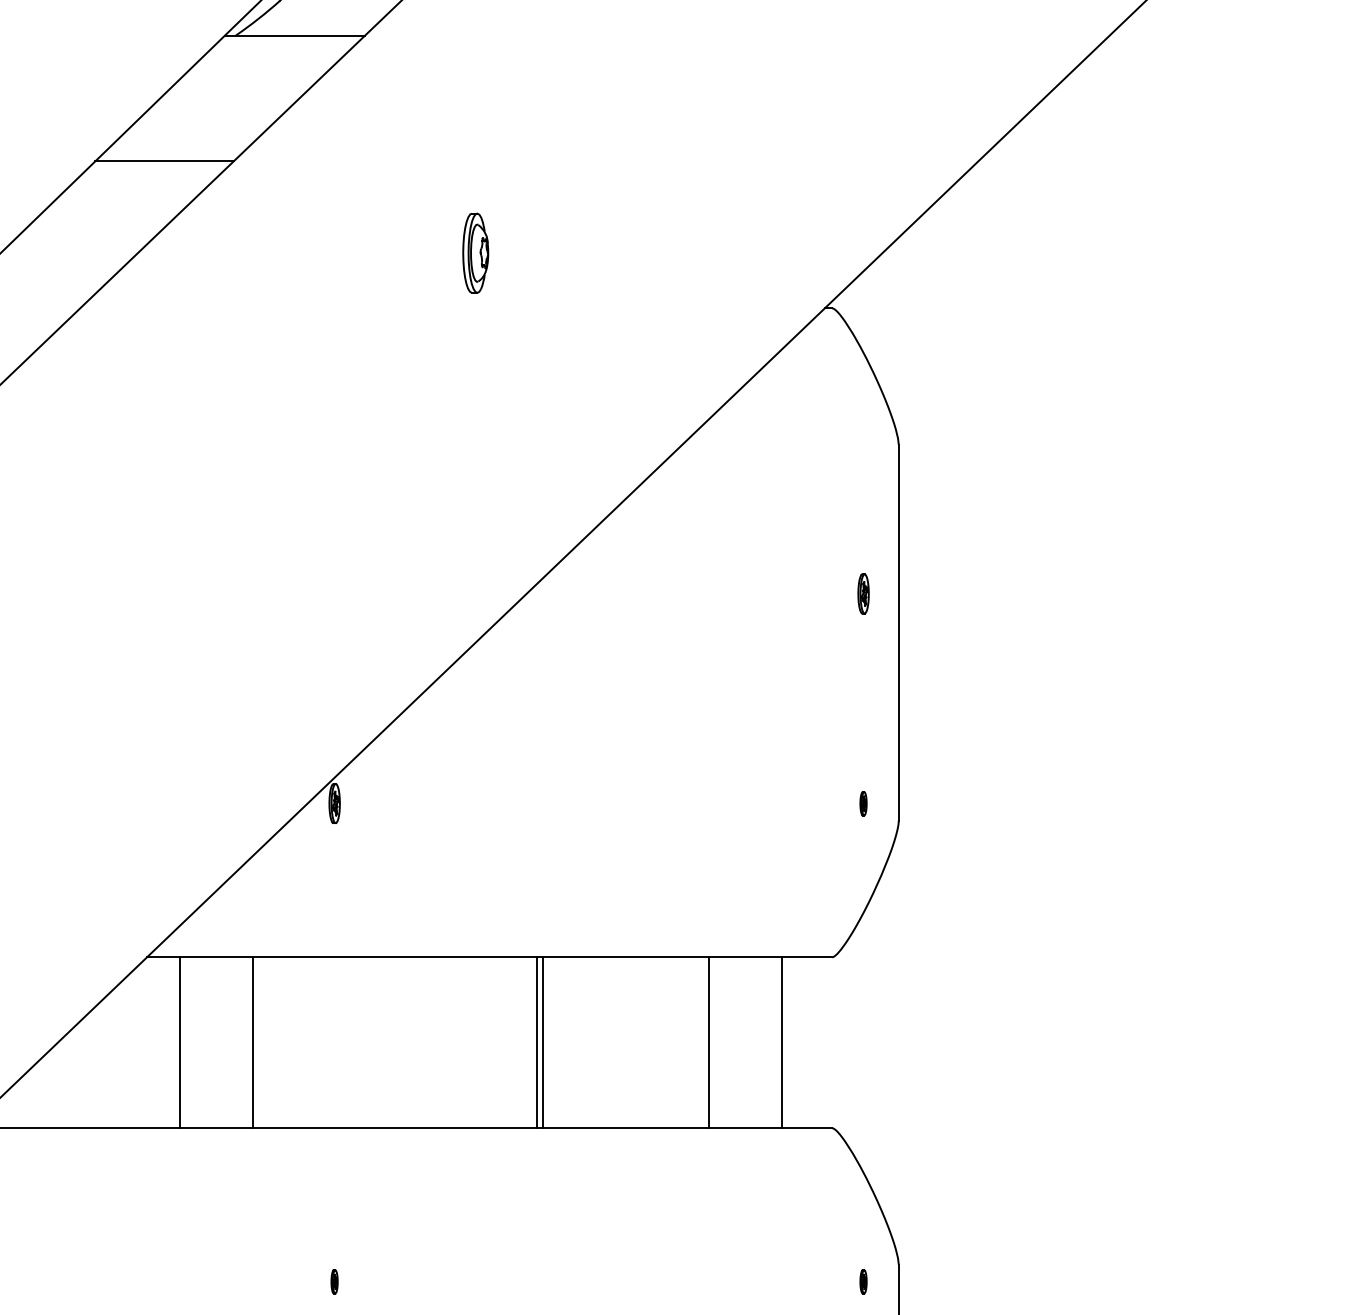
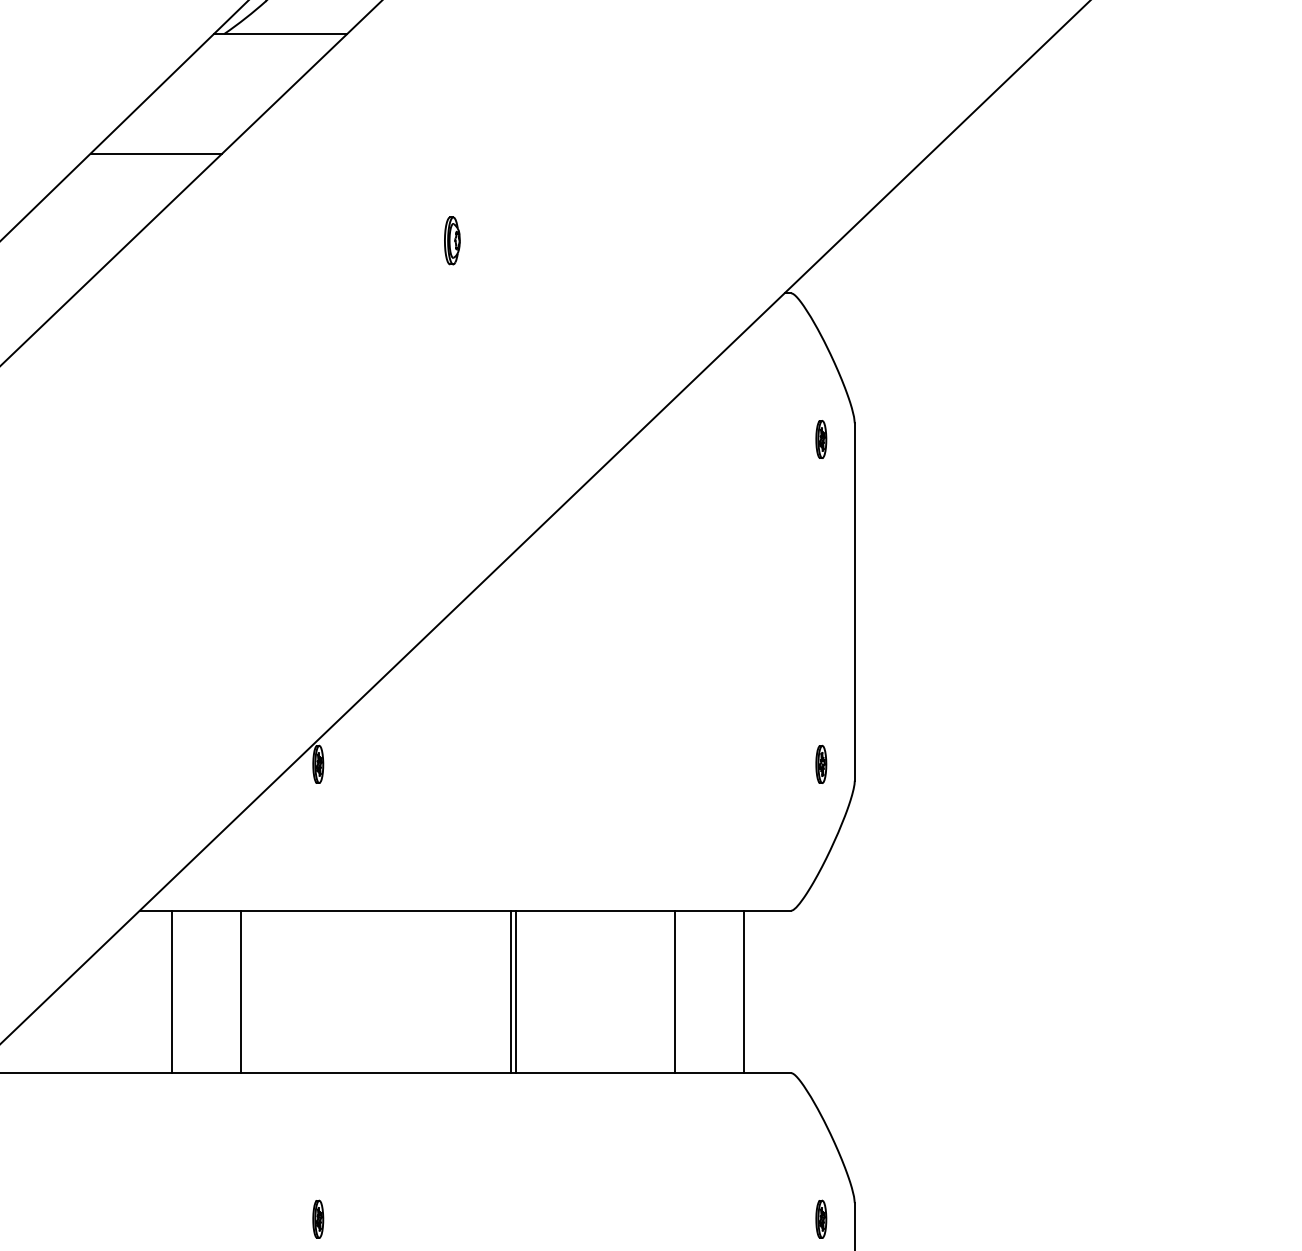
part: (475, 252) -> (452, 240), size x0.62
part: (863, 593) -> (821, 439), moved
part: (863, 803) -> (821, 764), size x1.67
part: (334, 1281) -> (318, 1218), size x1.67
part: (863, 1281) -> (821, 1218), size x1.67

